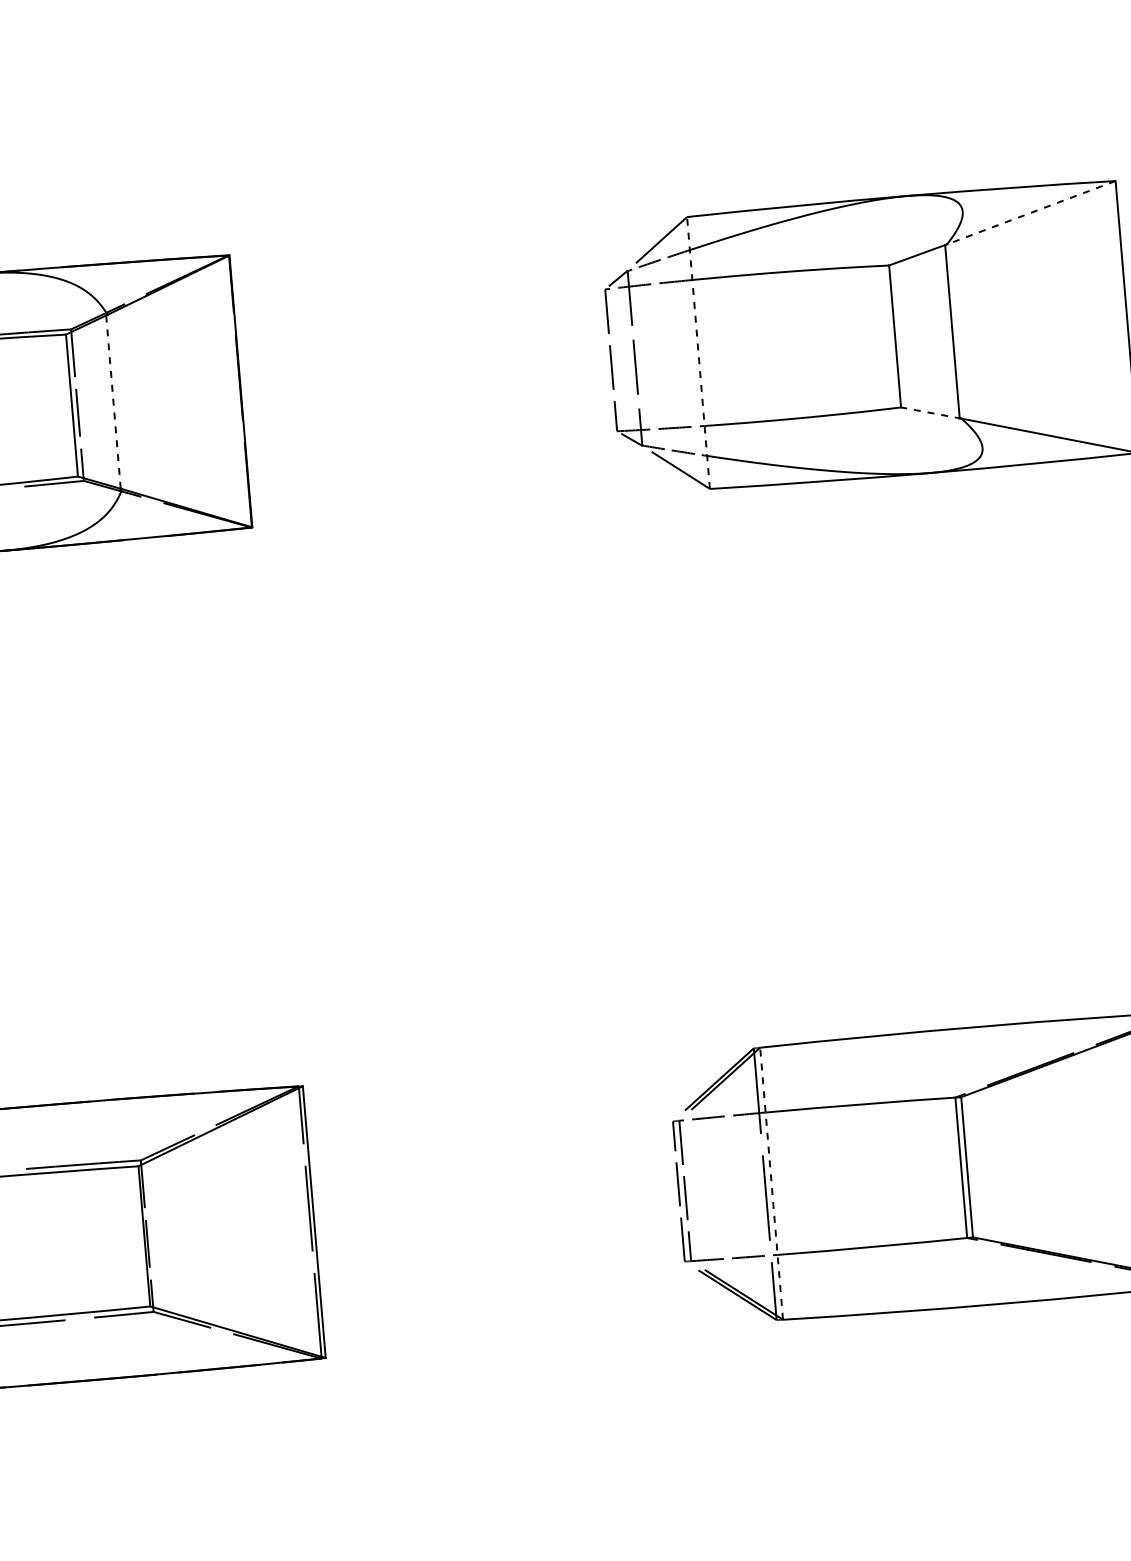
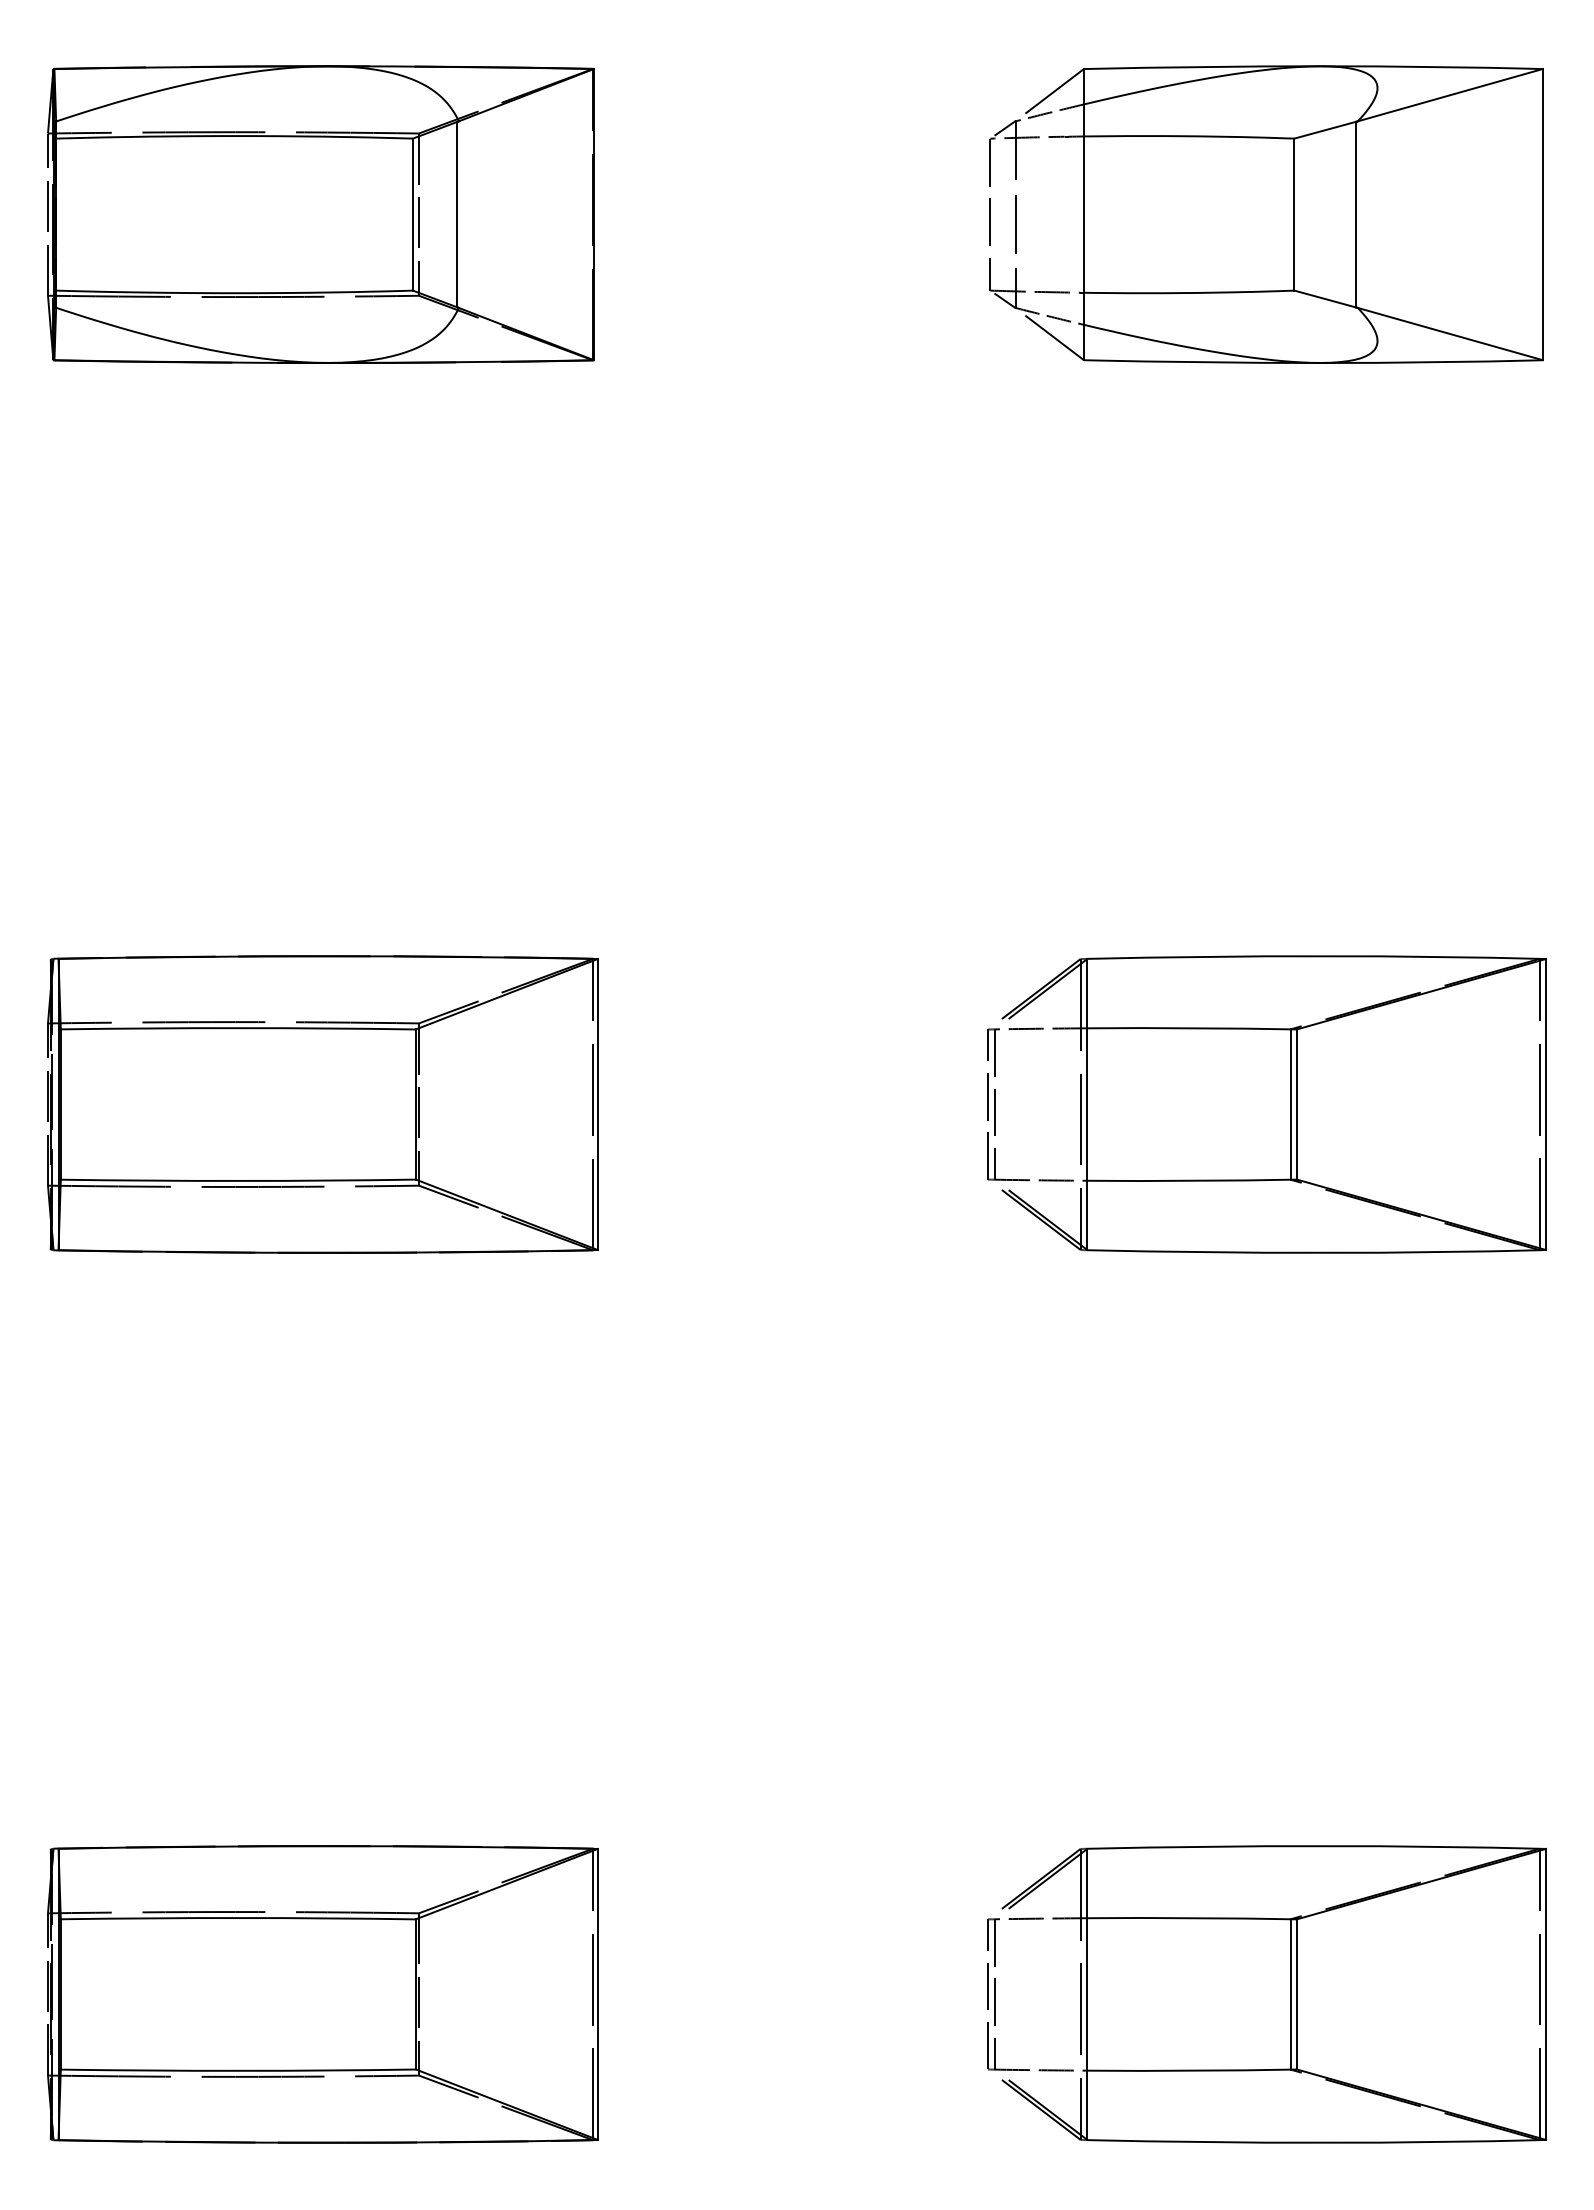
line: (1029, 213) -> (1448, 95), dashed -> solid
line: (698, 352) -> (1083, 214), dashed -> solid
line: (113, 401) -> (457, 214), dashed -> solid
line: (931, 413) -> (1326, 299), dashed -> solid
line: (771, 1183) -> (1087, 1104), dashed -> solid

